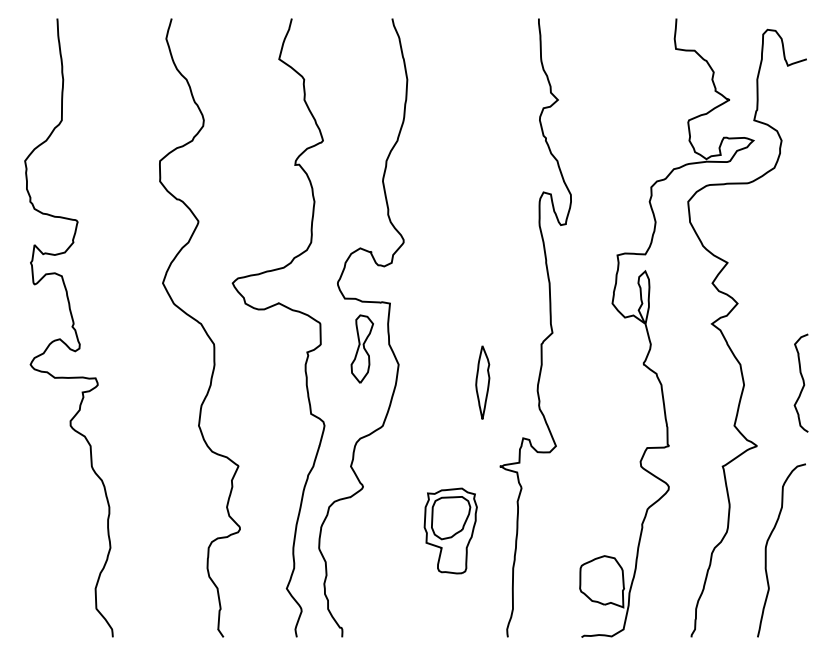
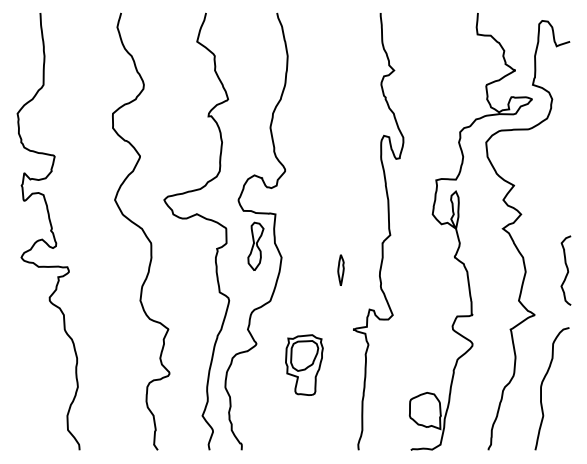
part: (482, 382) -> (340, 270), size x0.6
part: (450, 530) -> (304, 364), moved

